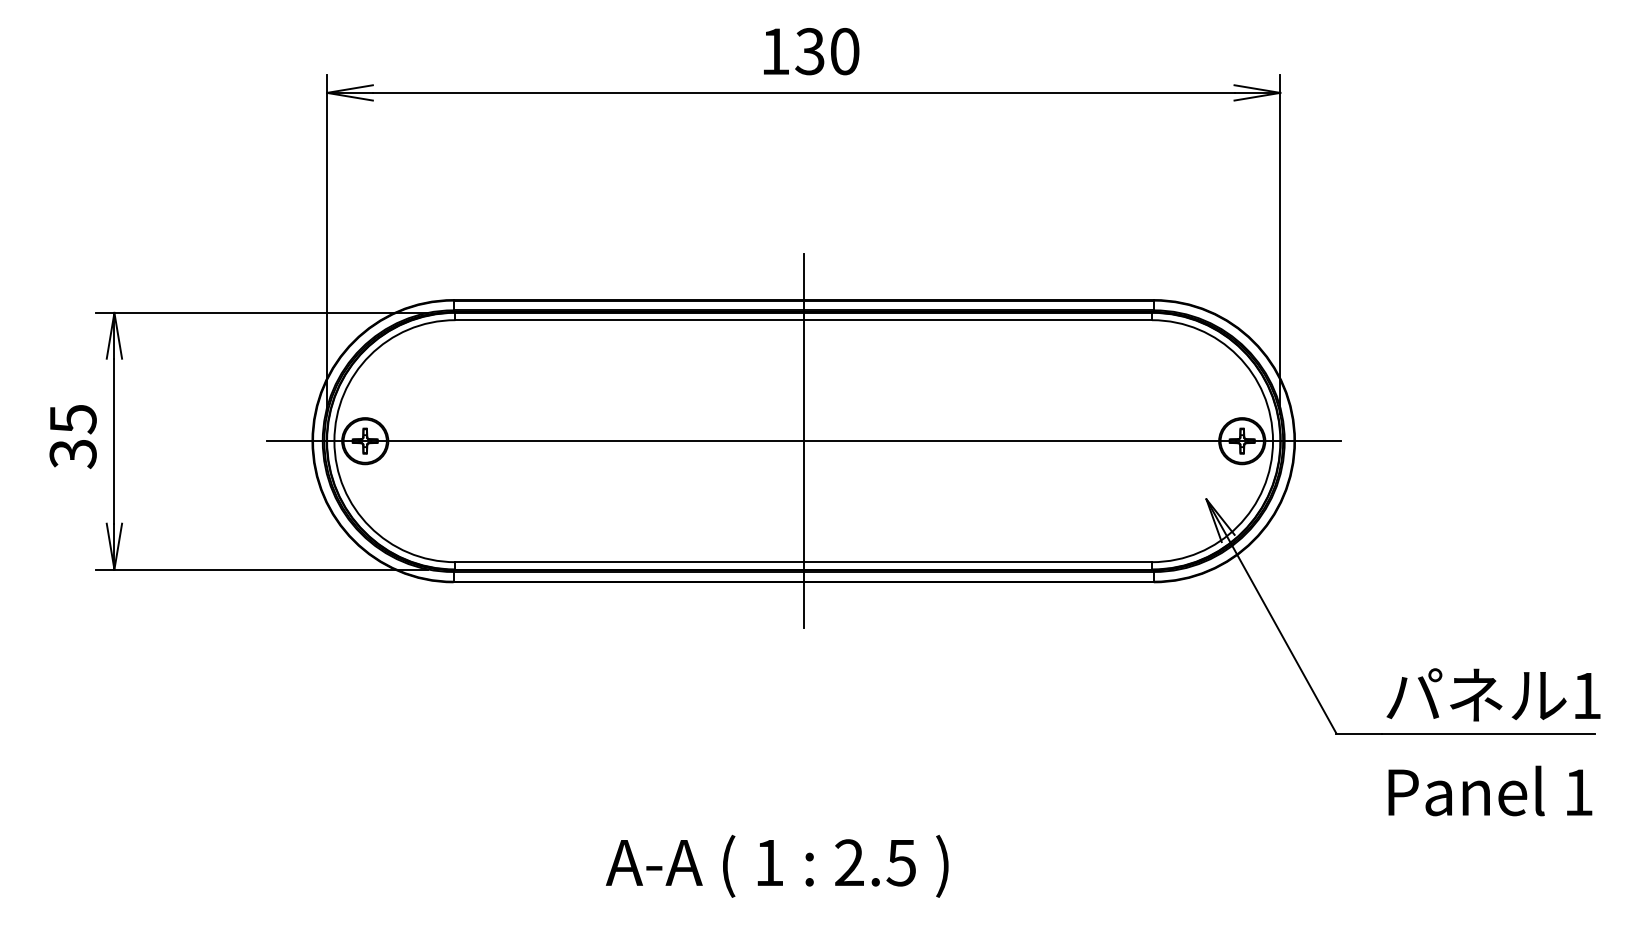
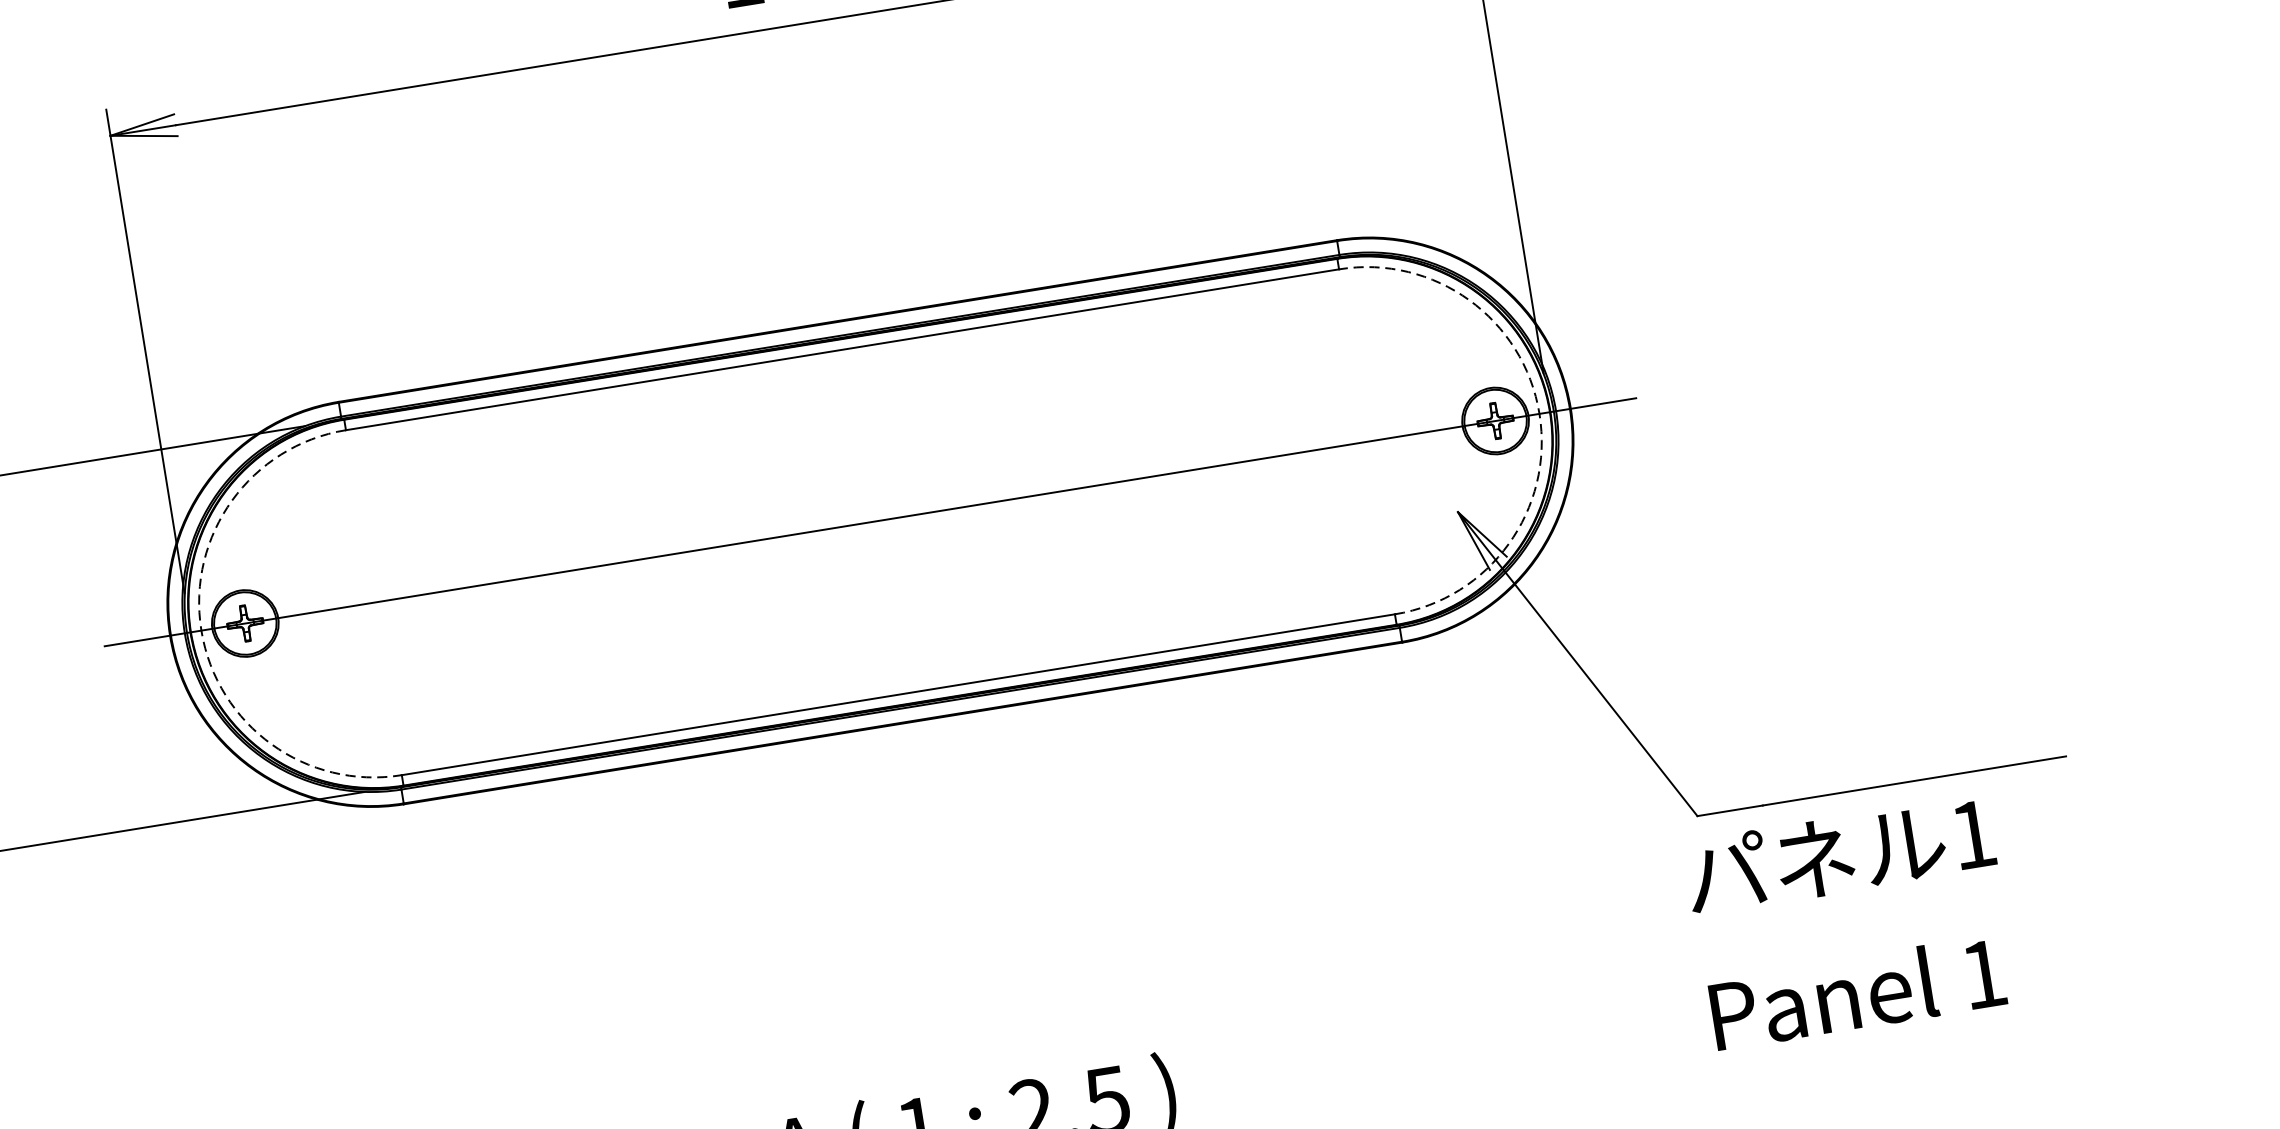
arc: (334, 441) -> (201, 631), solid -> dashed
line: (803, 441) -> (870, 522), removed
arc: (1273, 441) -> (1540, 414), solid -> dashed
text: (1493, 742) -> (1850, 922), moved

